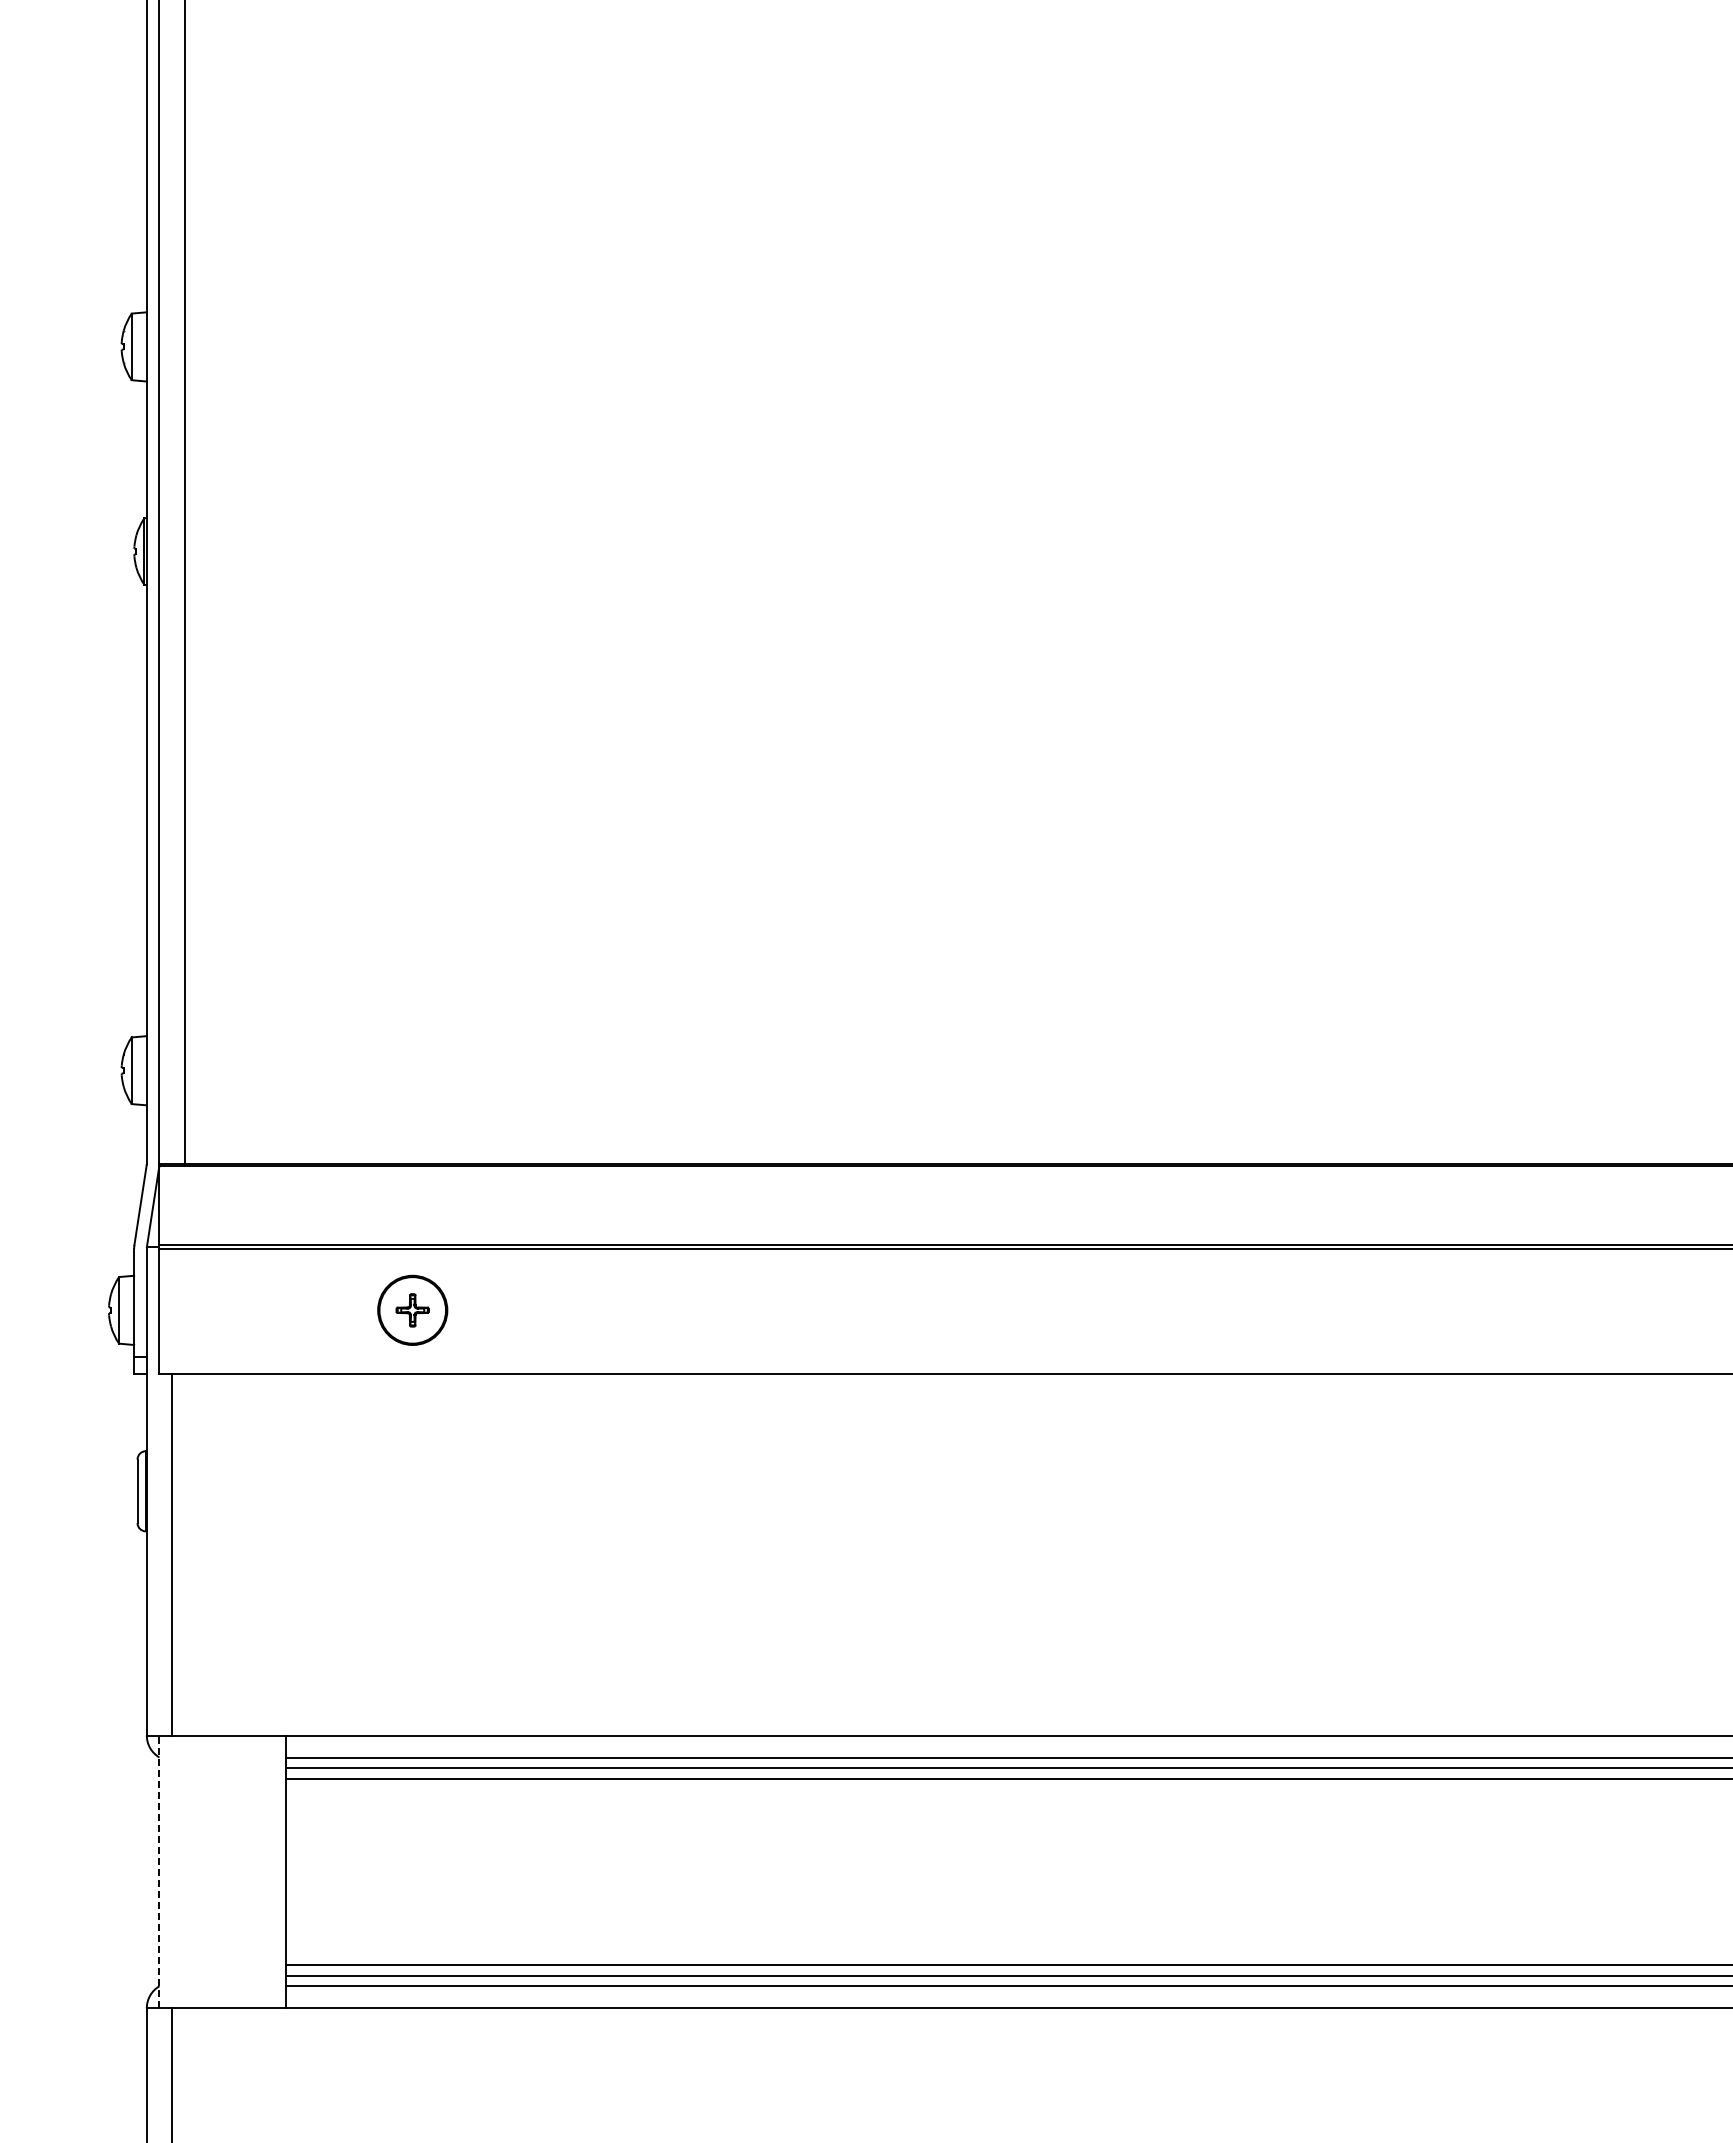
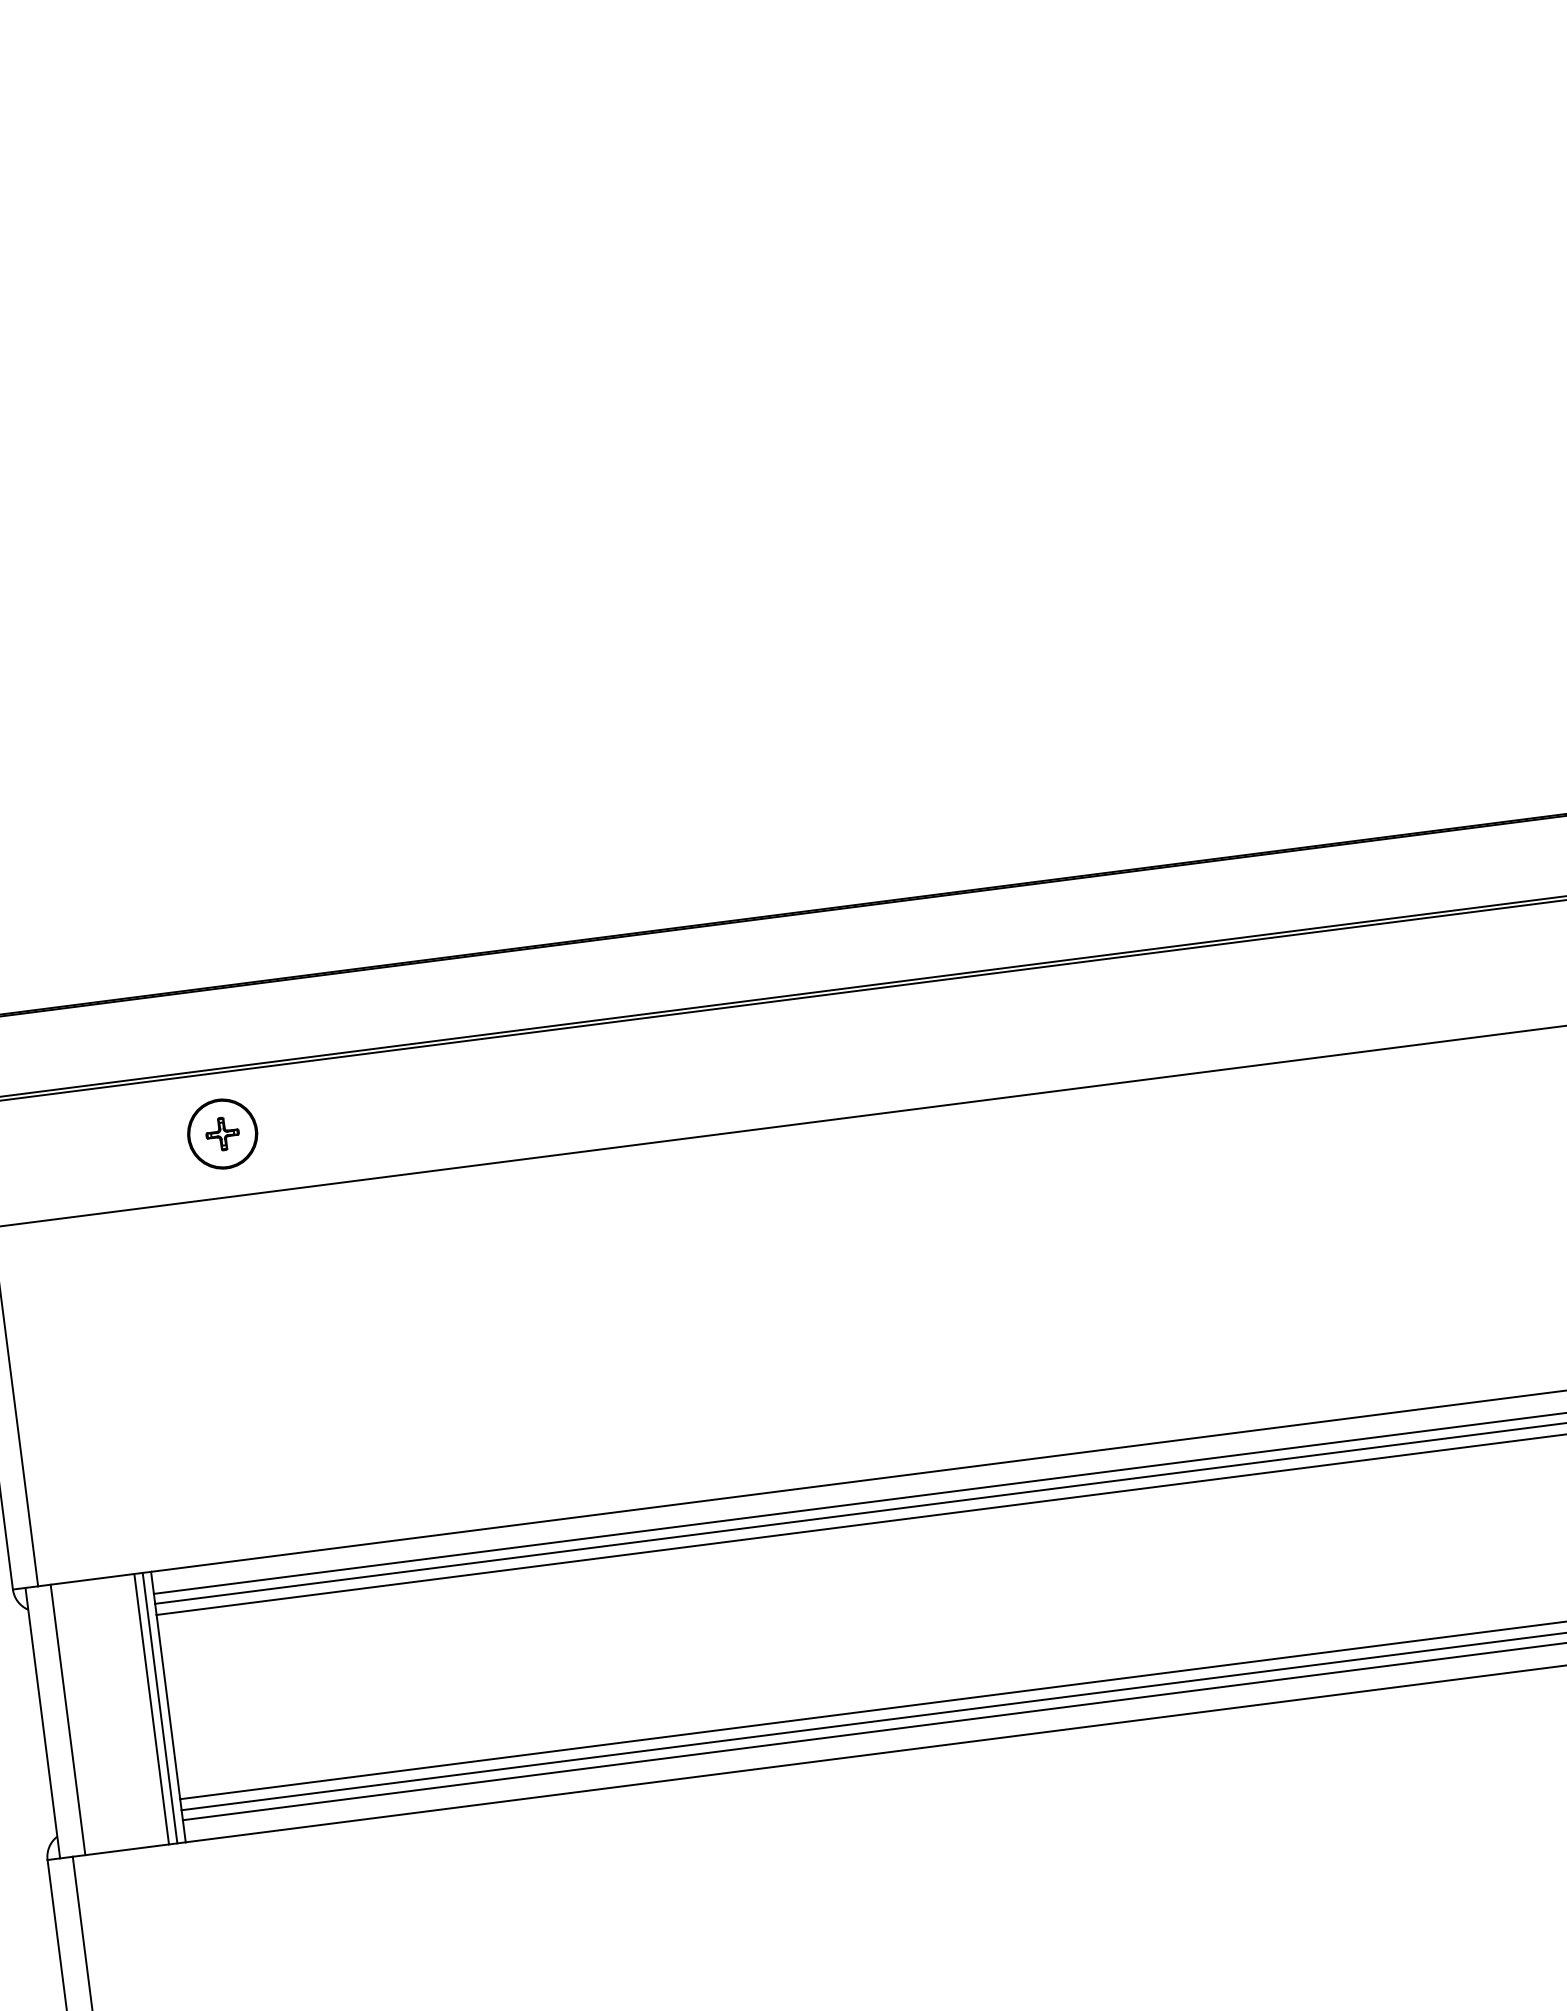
line: (159, 1871) -> (42, 1722), dashed -> solid
line: (184, 1871) -> (67, 1719), added
line: (269, 1871) -> (151, 1708), added
line: (277, 1871) -> (159, 1707), added

